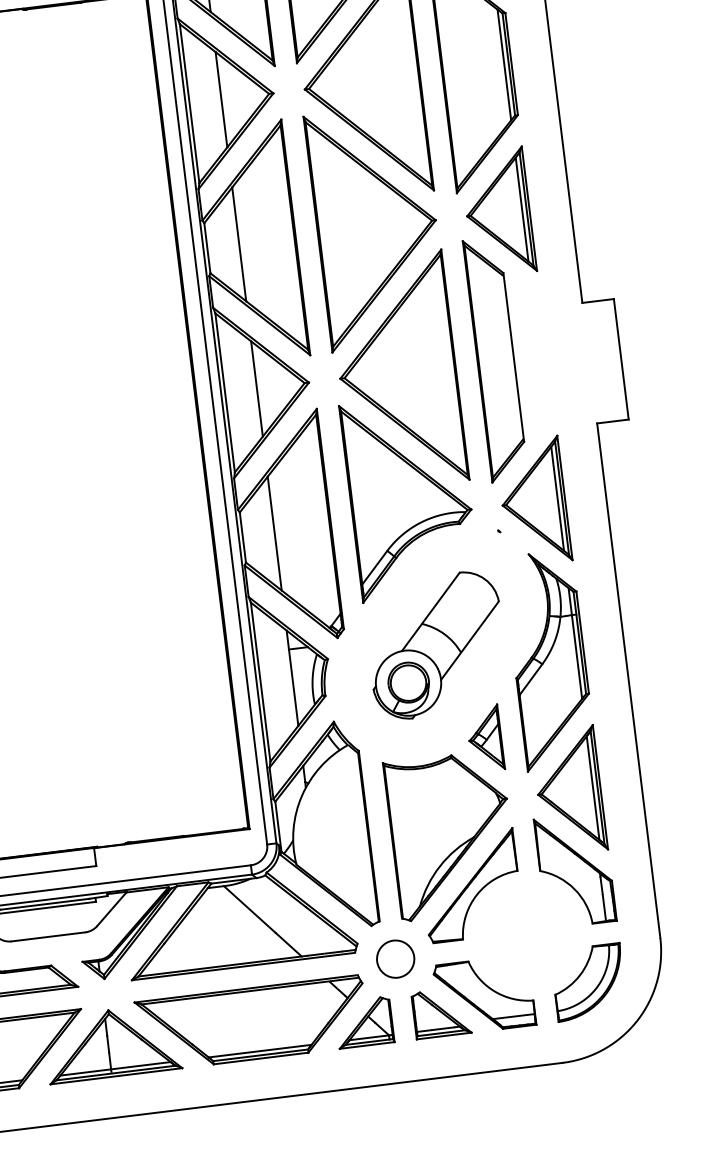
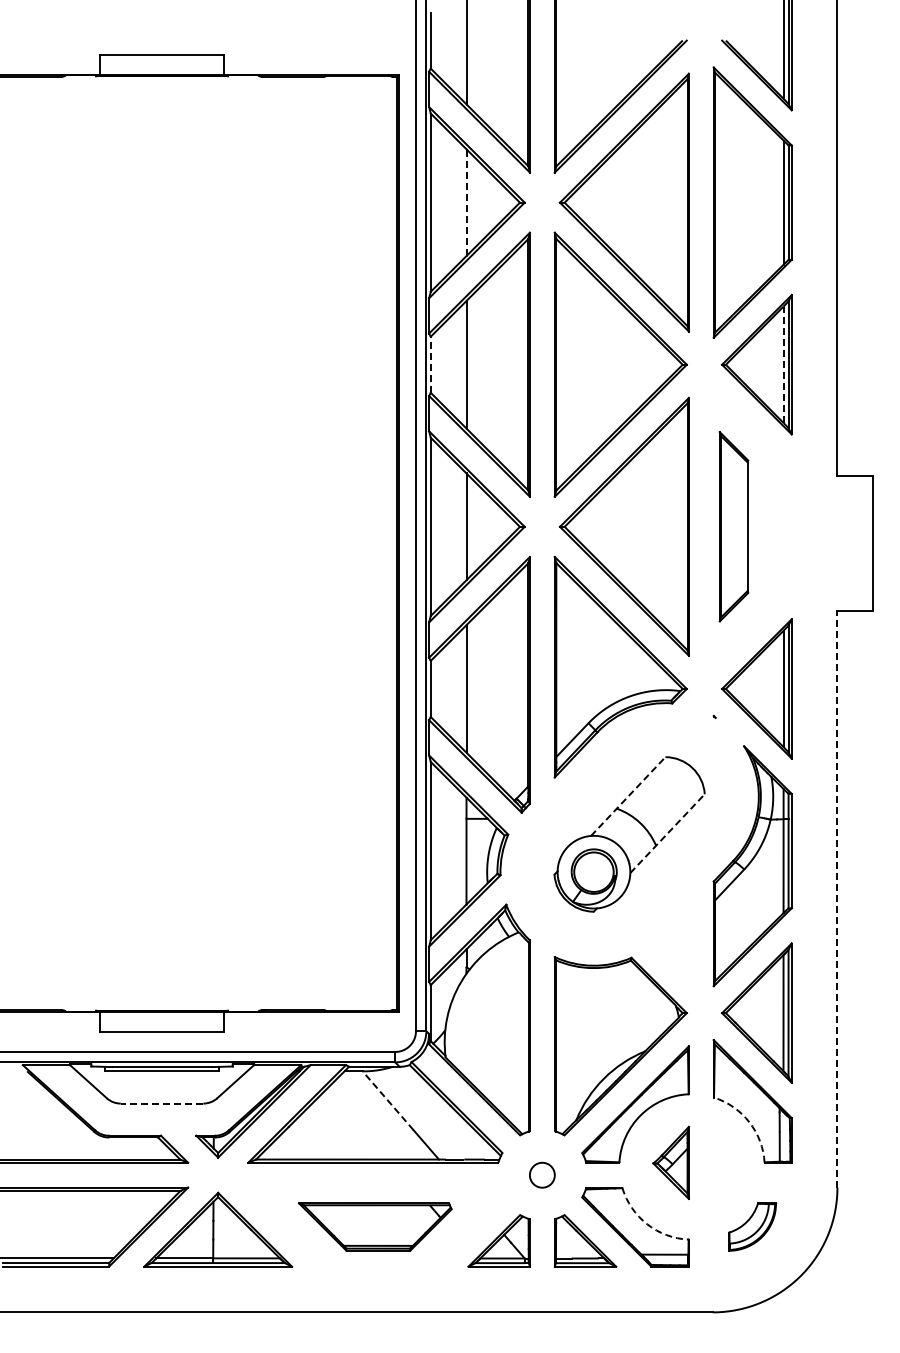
line: (221, 99) -> (466, 202), solid -> dashed
line: (522, 209) -> (783, 364), solid -> dashed
line: (207, 248) -> (430, 364), solid -> dashed
part: (495, 359) -> (733, 526), size x0.7
line: (431, 611) -> (628, 796), solid -> dashed
line: (469, 640) -> (667, 833), solid -> dashed
line: (628, 679) -> (837, 898), solid -> dashed
part: (484, 738) -> (670, 1162), moved
arc: (574, 889) -> (749, 1122), solid -> dashed
line: (250, 909) -> (388, 1100), solid -> dashed
line: (48, 936) -> (161, 1103), solid -> dashed
circle: (395, 959) -> (542, 1175), size x0.6
part: (588, 981) -> (752, 1226), size x0.6
arc: (494, 991) -> (647, 1224), solid -> dashed
part: (252, 1023) -> (375, 1226), size x0.6

